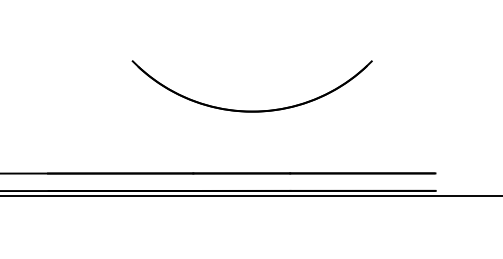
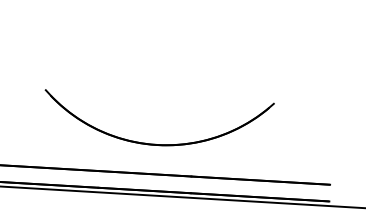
part: (251, 110) -> (156, 143), moved

